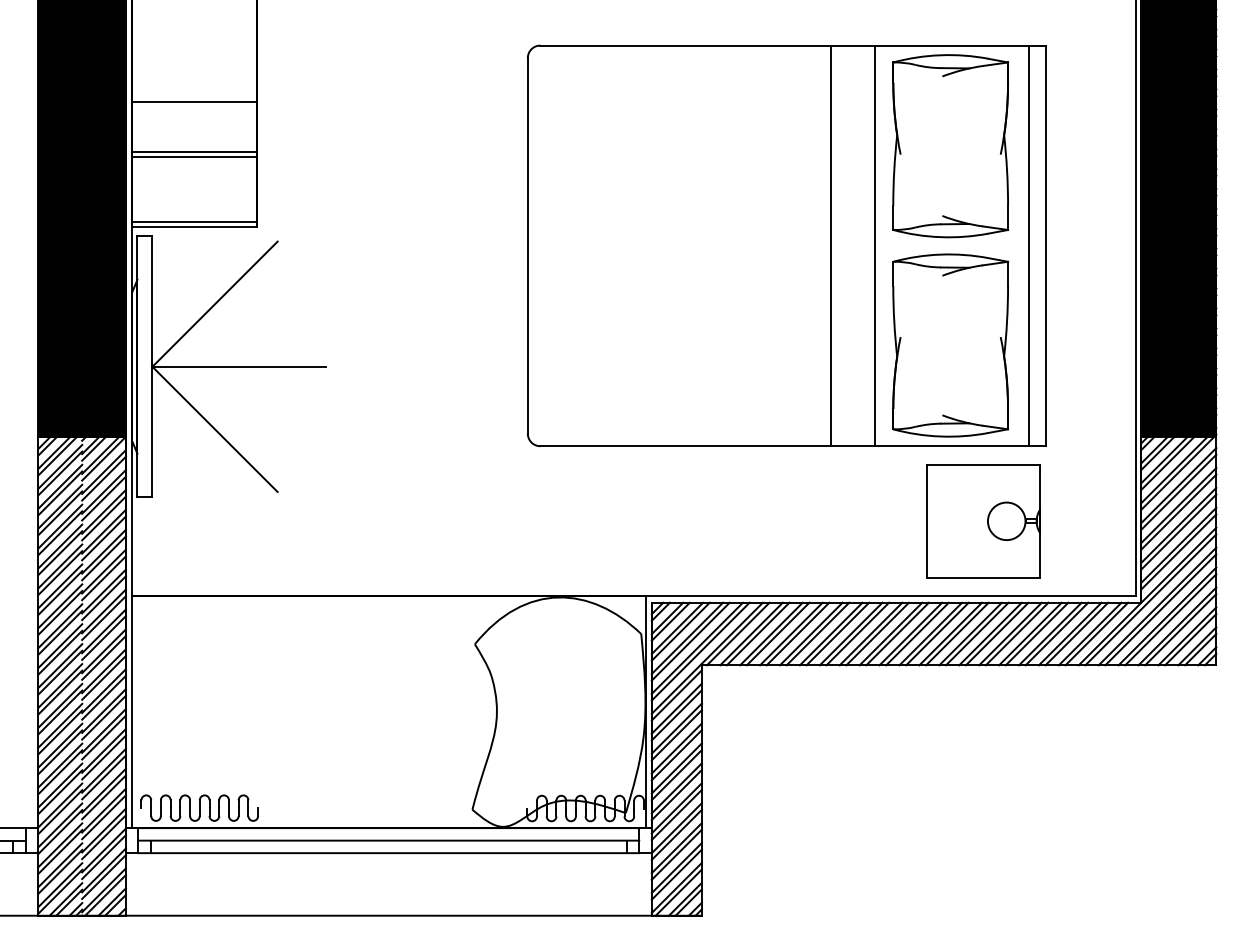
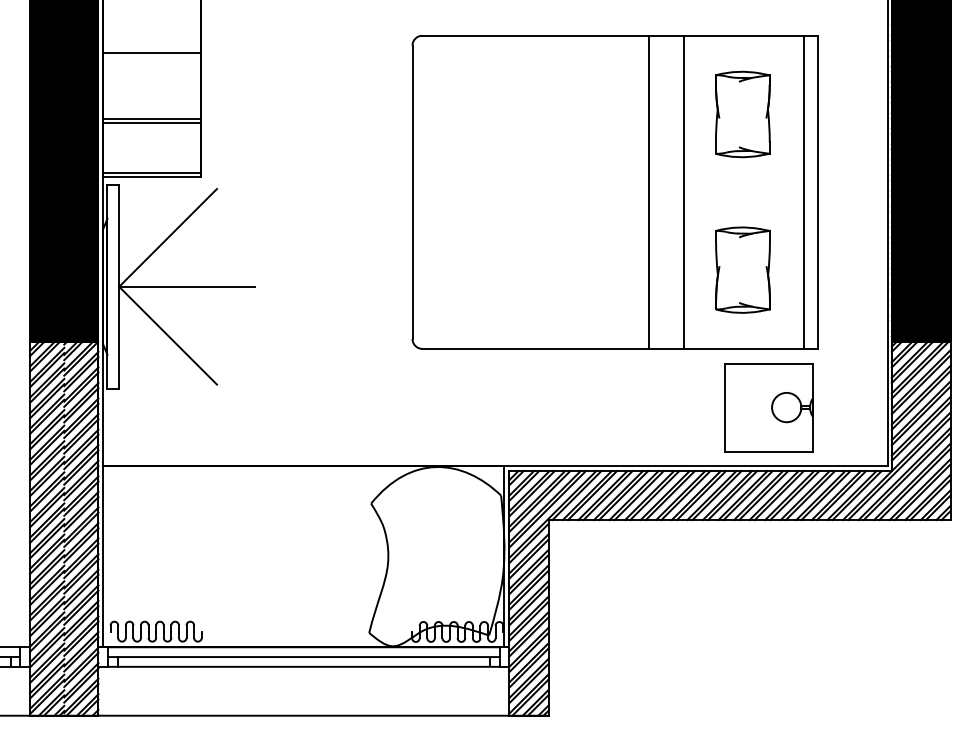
line: (194, 101) -> (152, 52), moved
part: (950, 146) -> (742, 114), size x0.6
part: (950, 345) -> (742, 270), size x0.6

